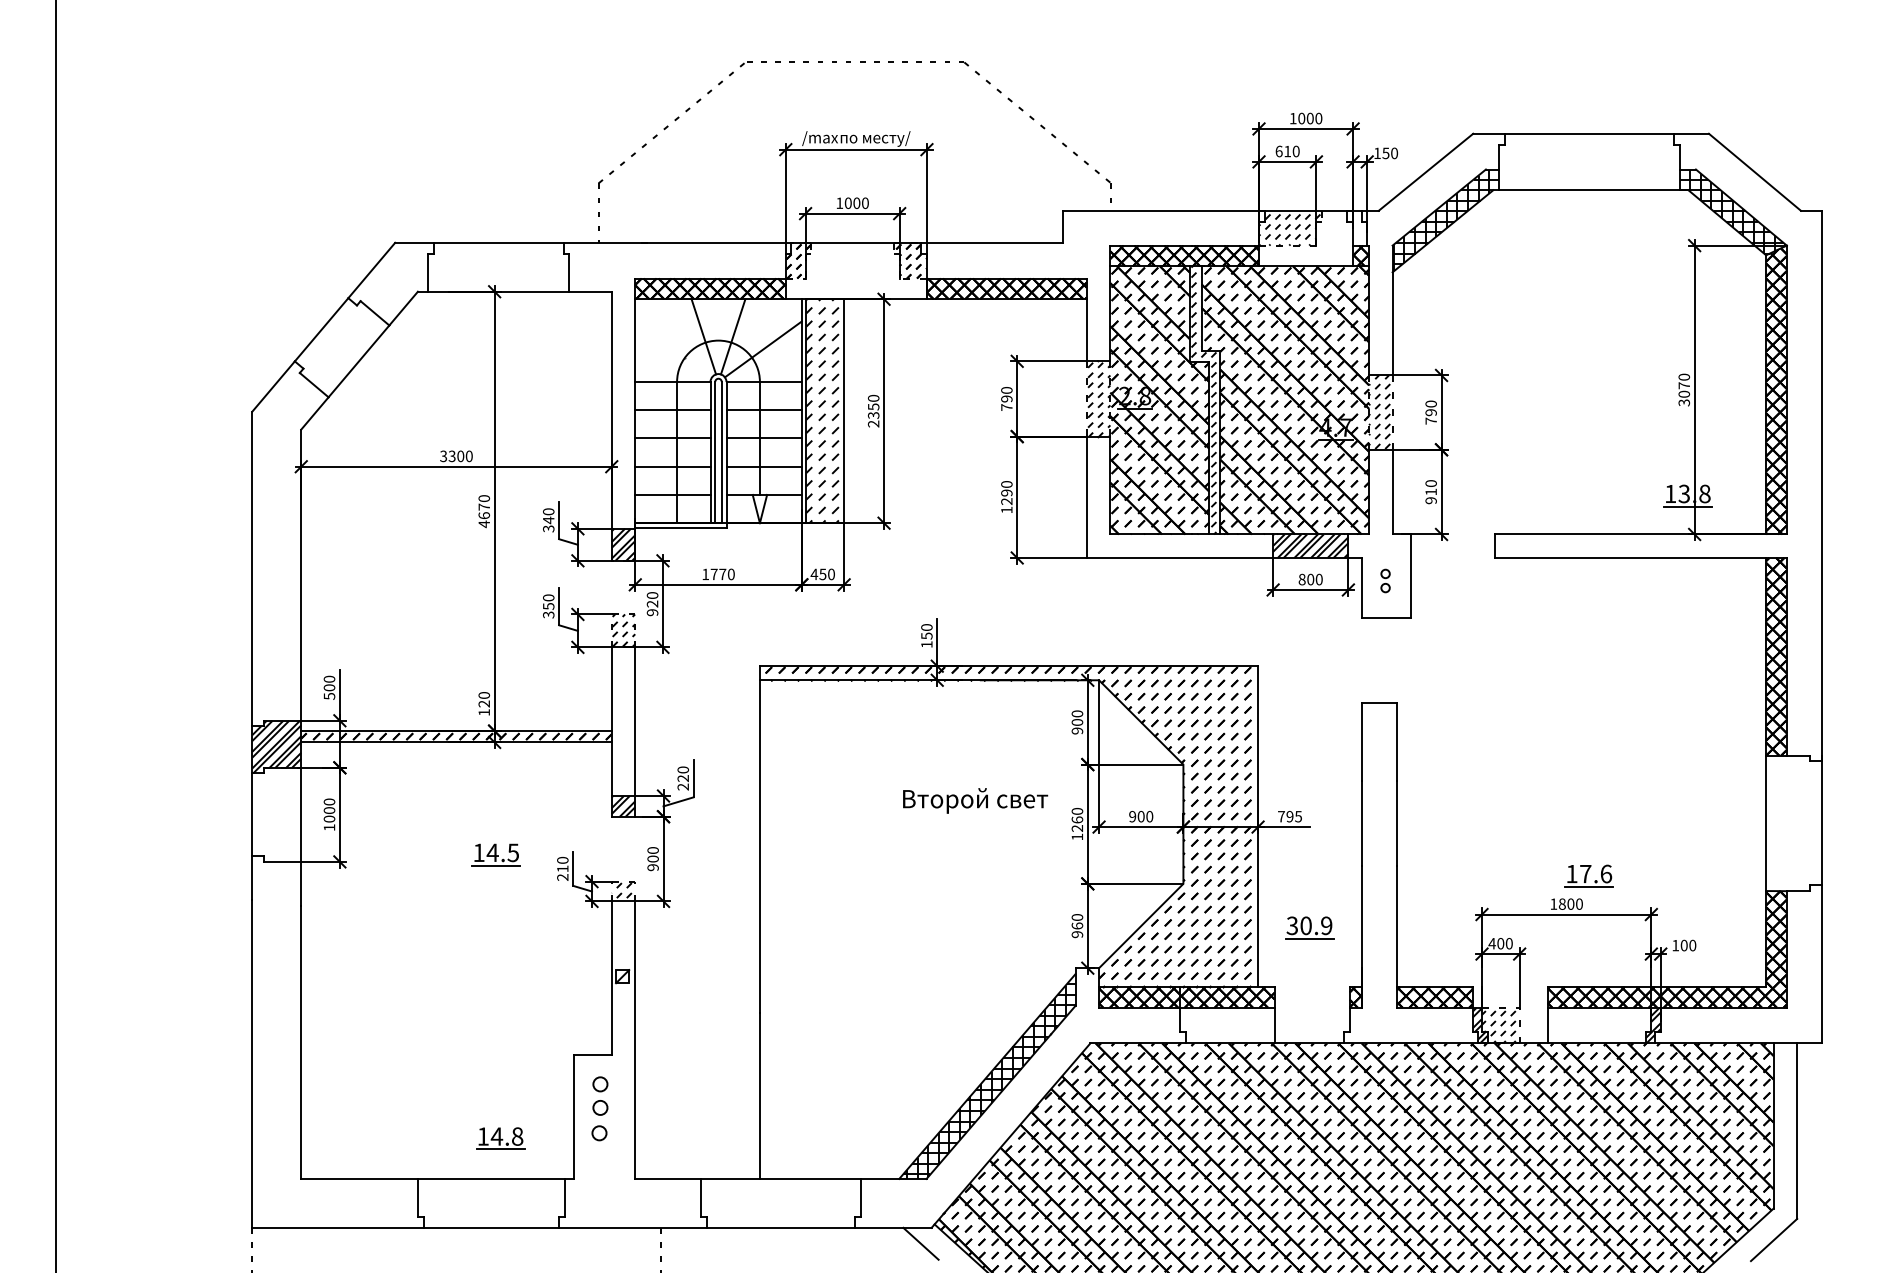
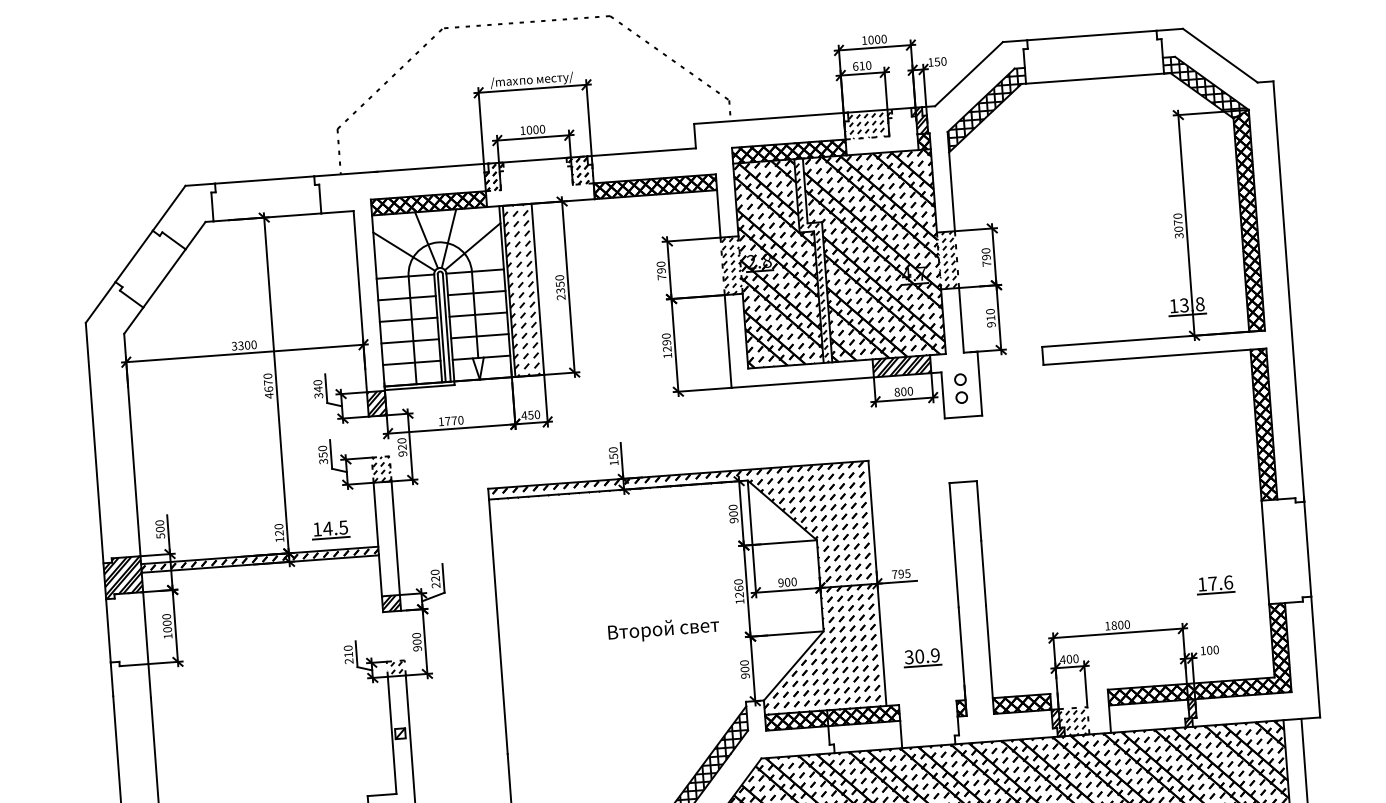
hatch: (1357, 227) -> (919, 120), added
line: (673, 349) -> (404, 251), added
part: (1385, 580) -> (960, 388), size x1.67
text: (975, 800) -> (663, 629), moved
part: (495, 854) -> (330, 529), moved
part: (1588, 875) -> (1215, 584), moved
text: (1076, 925) -> (744, 669), 960 -> 900

